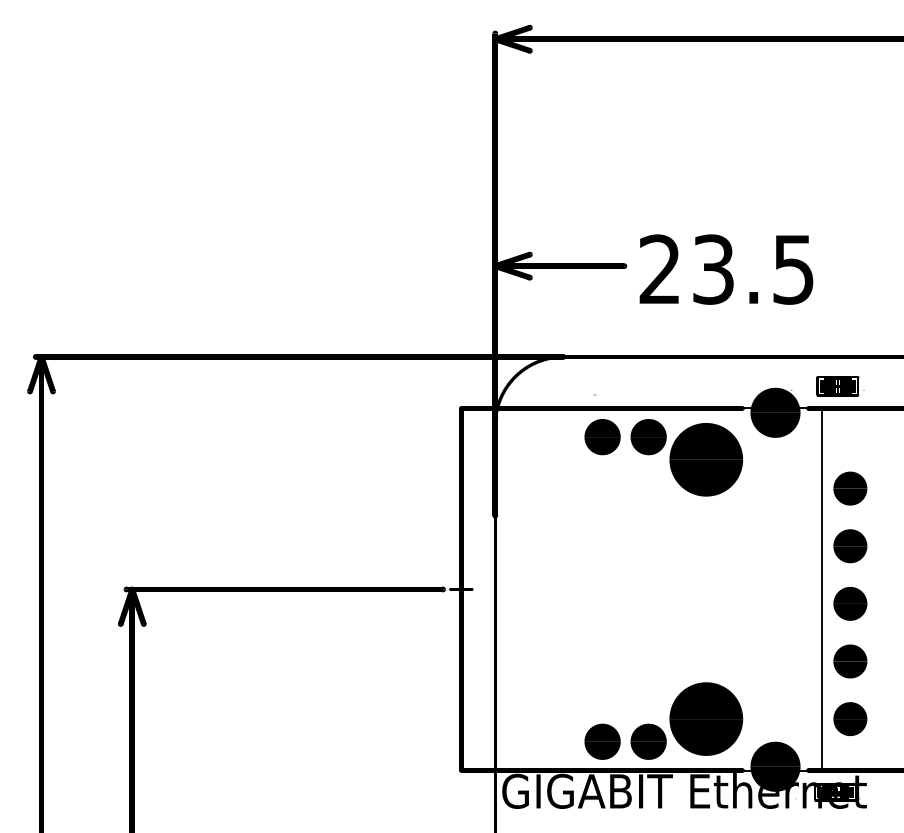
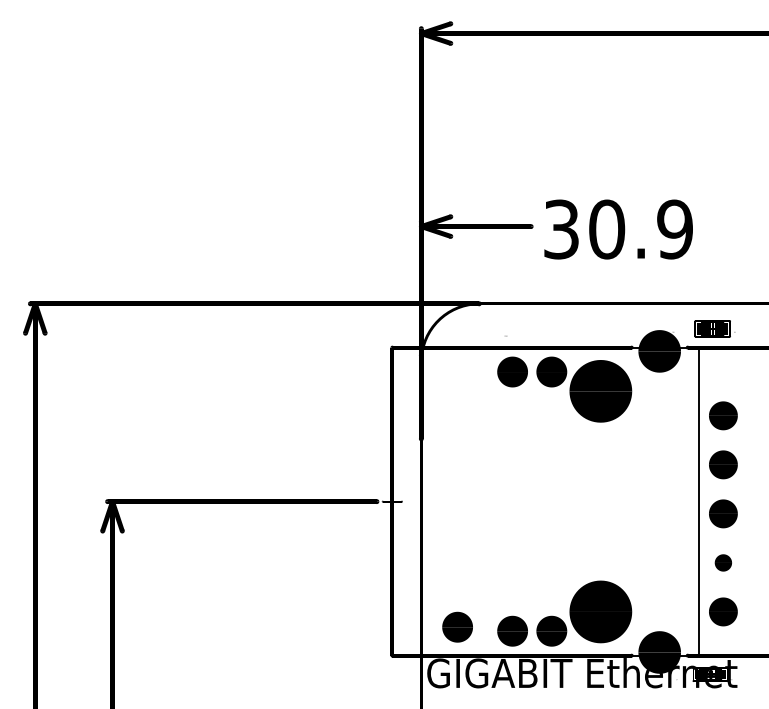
text: (727, 269) -> (618, 229), 23.5 -> 30.9
part: (850, 661) -> (723, 562), size x0.6
part: (537, 736) -> (457, 626), added

